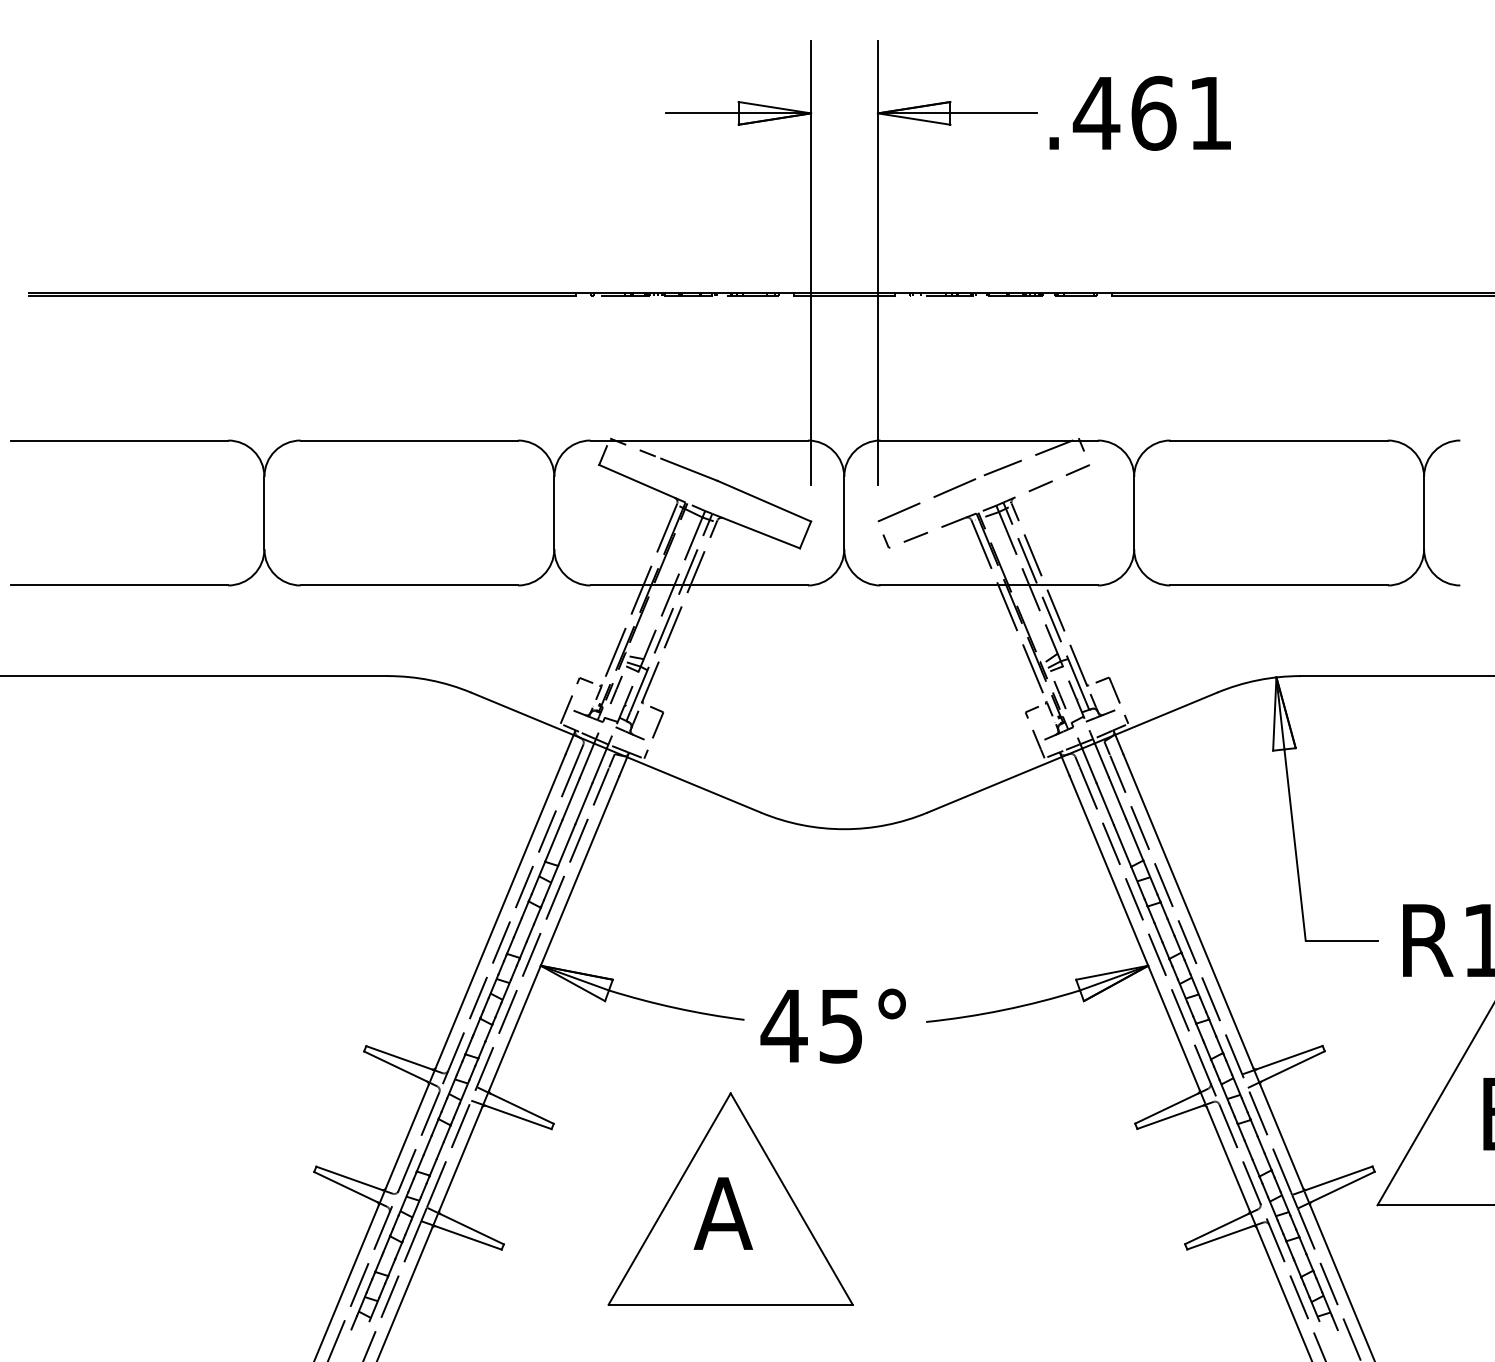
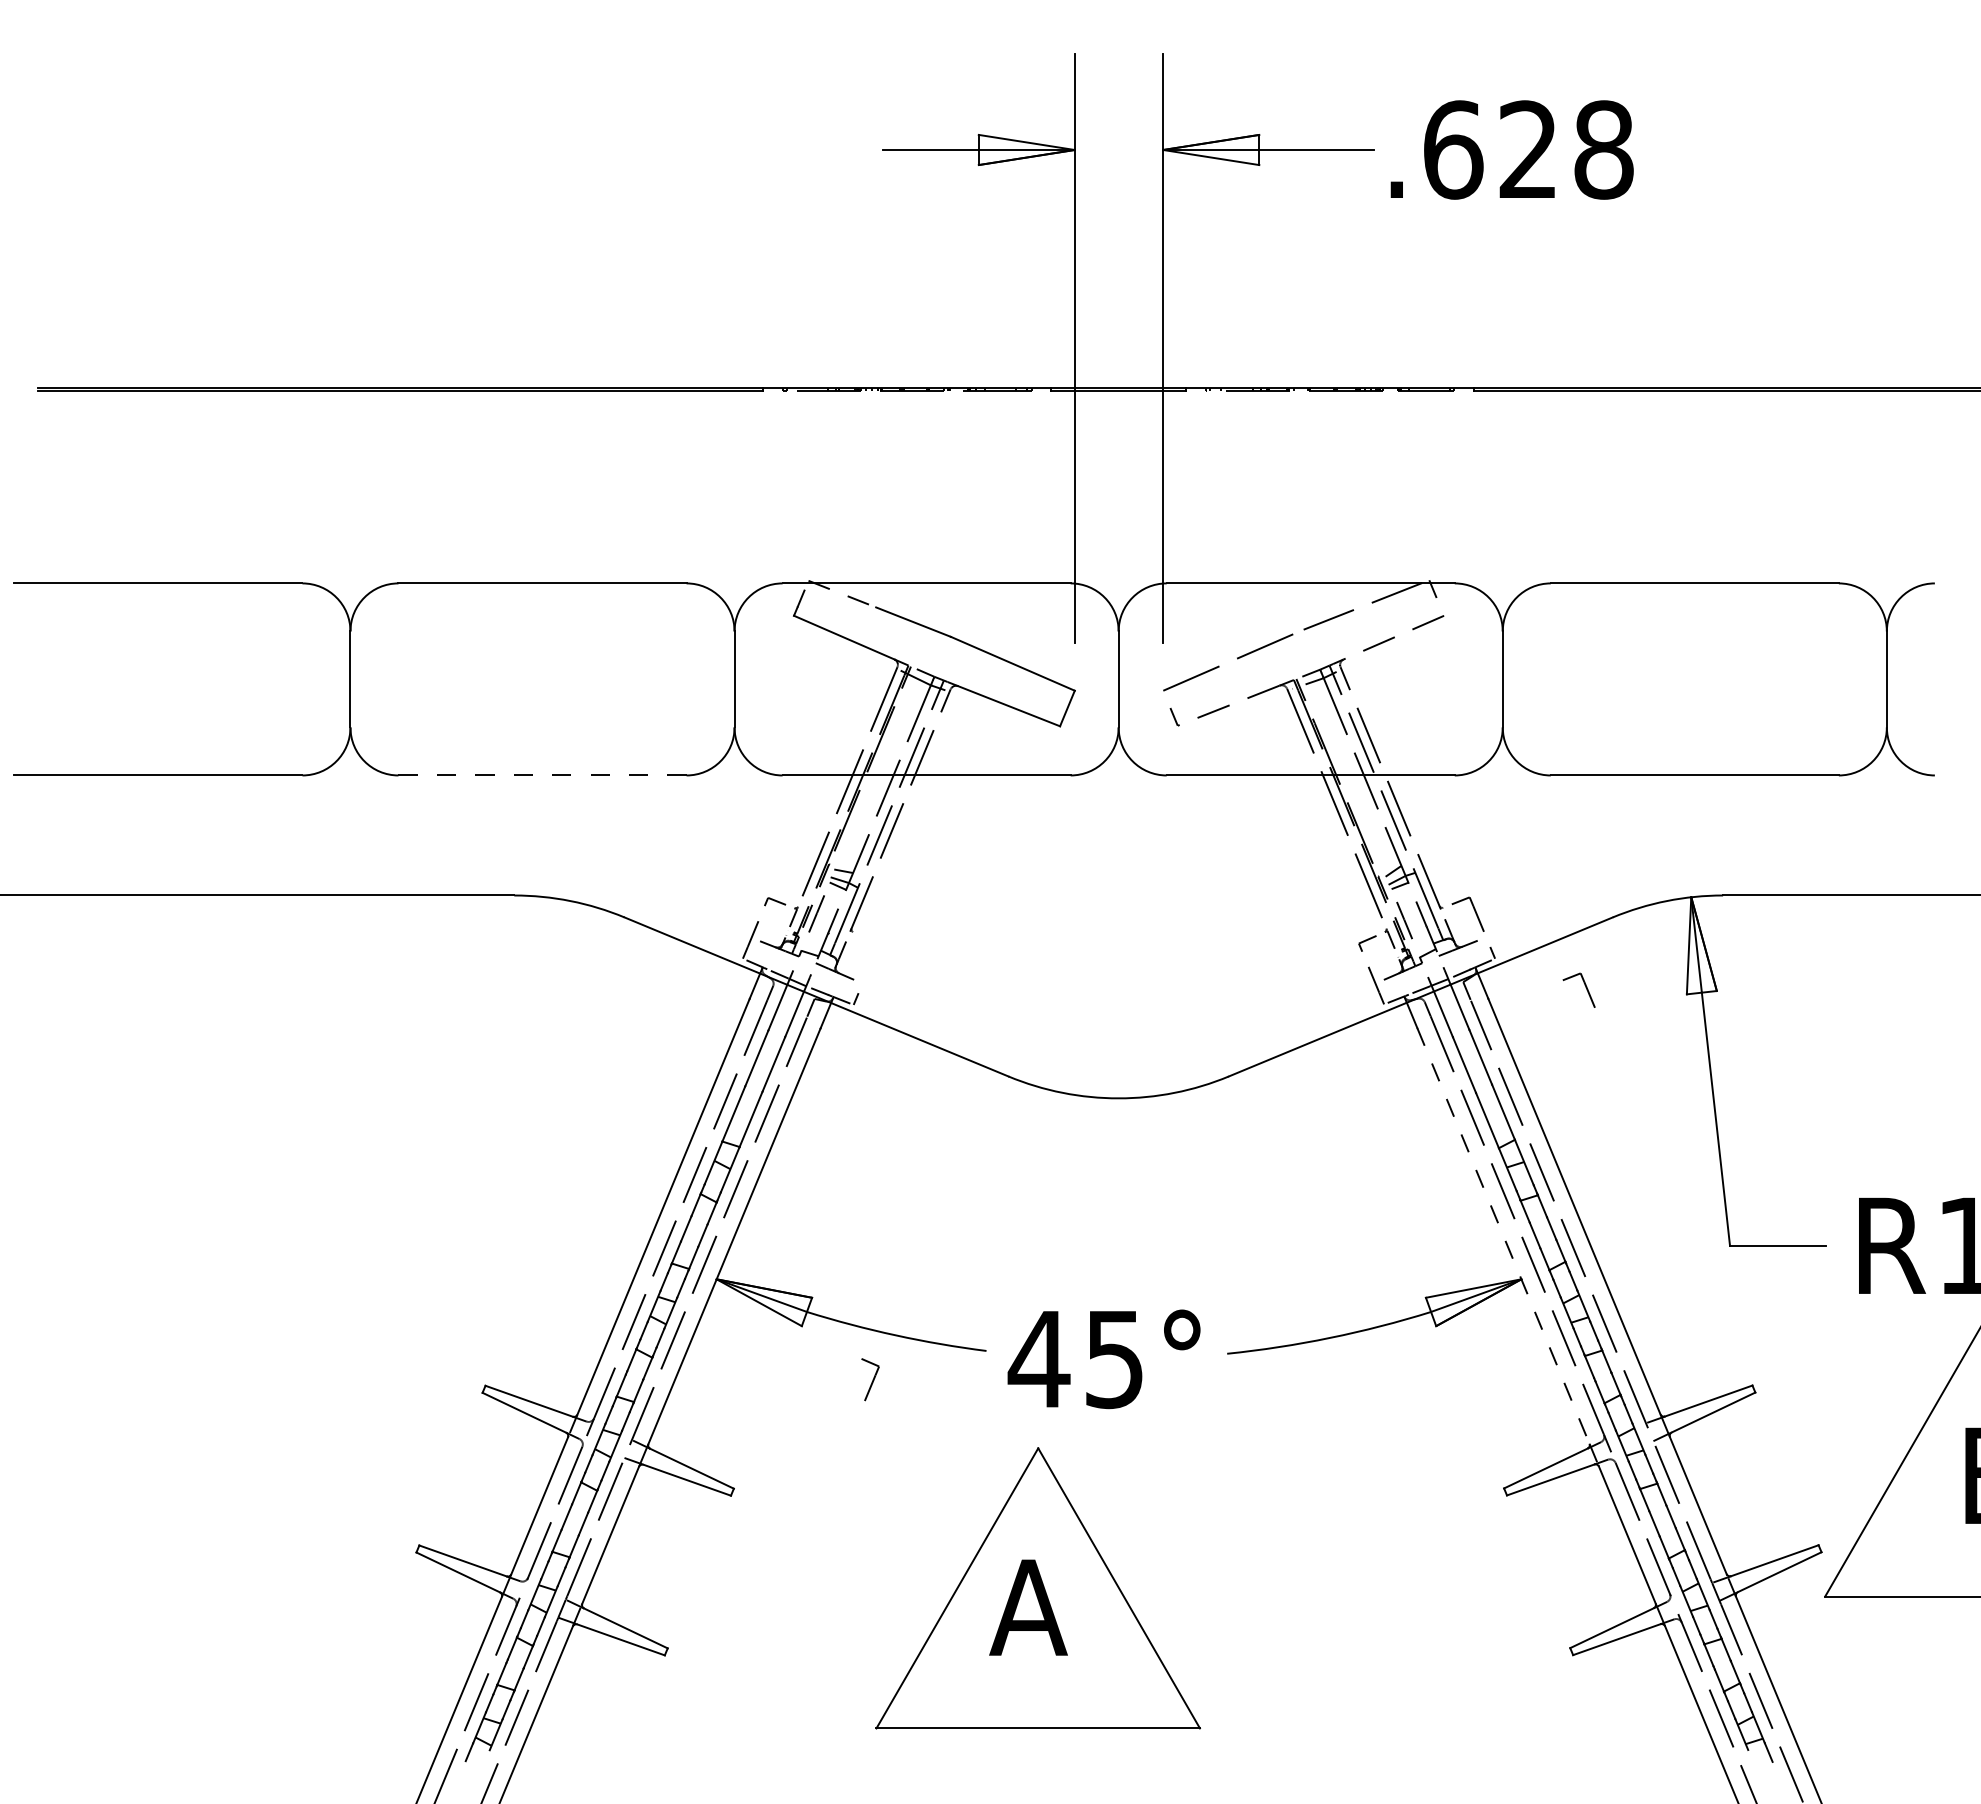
text: (1152, 113) -> (1527, 149), .461 -> .628
line: (410, 585) -> (543, 775), solid -> dashed
part: (656, 722) -> (870, 1379), moved
part: (1195, 744) -> (1584, 985), added
line: (1134, 933) -> (1503, 1236), solid -> dashed
part: (730, 1199) -> (1037, 1588), moved

